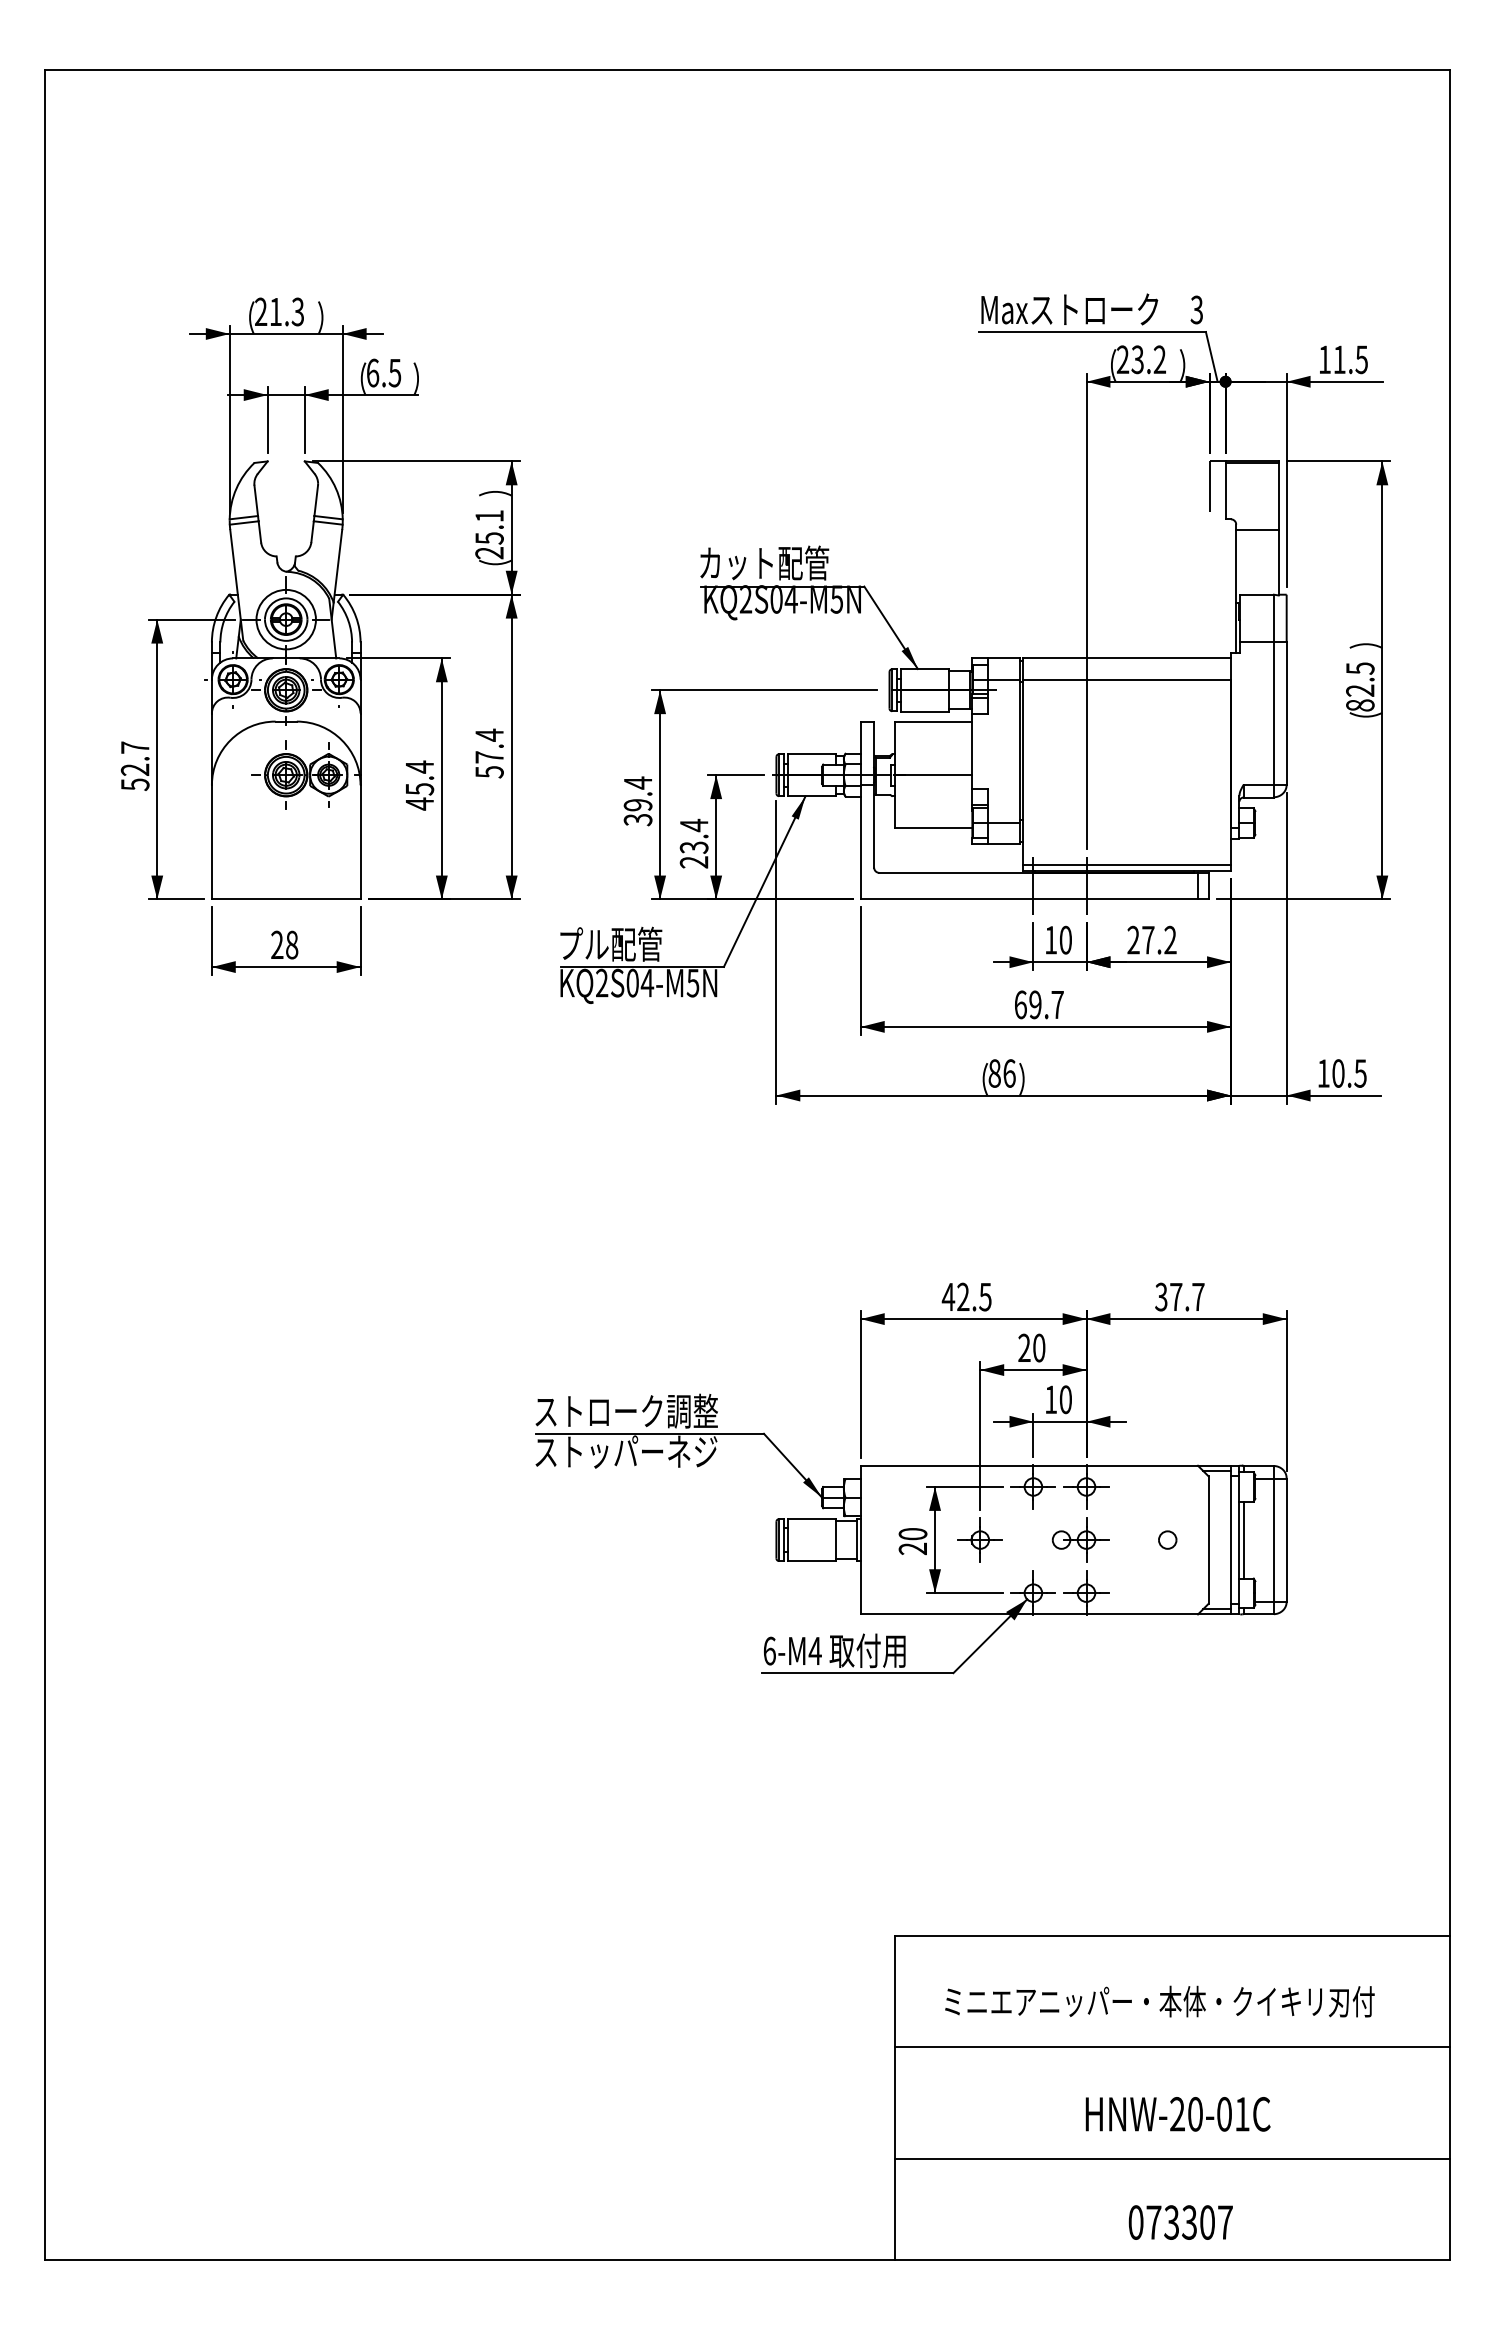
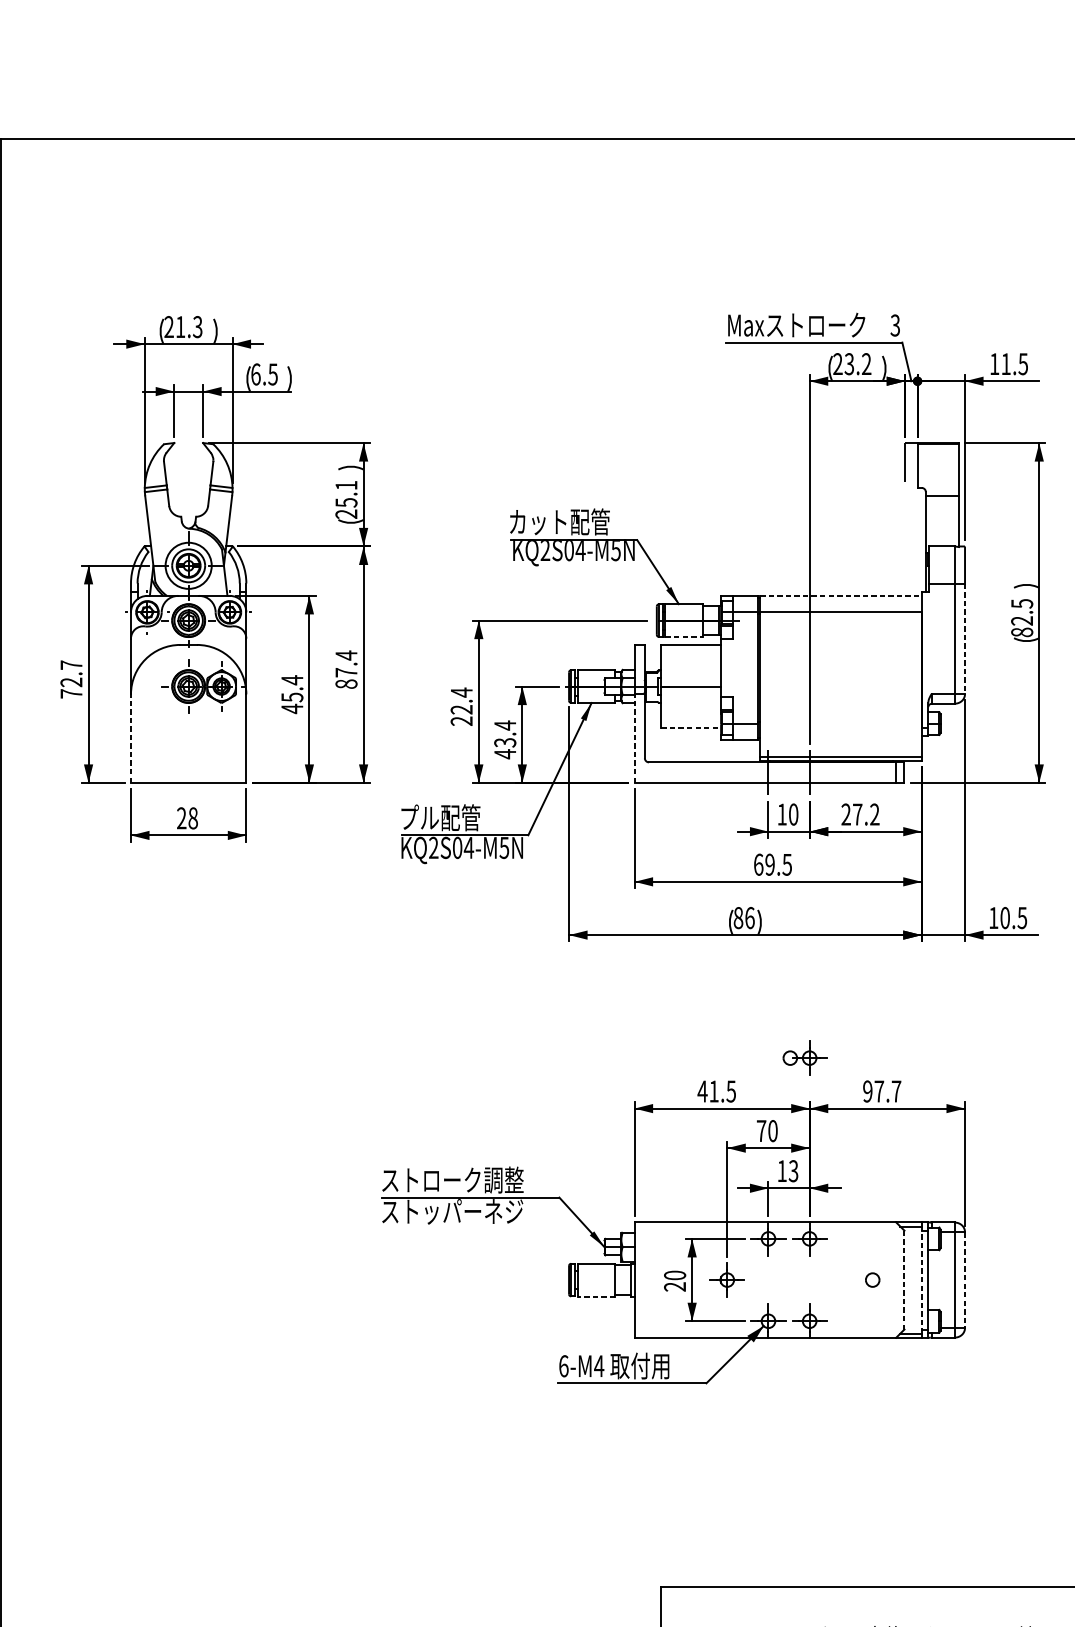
line: (1127, 658) -> (841, 595), solid -> dashed
line: (925, 711) -> (684, 637), solid -> dashed
line: (1286, 714) -> (964, 639), solid -> dashed
text: (489, 772) -> (346, 684), 57.4 -> 87.4
text: (135, 784) -> (71, 693), 52.7 -> 72.7
text: (638, 812) -> (462, 715), 39.4 -> 22.4
line: (934, 828) -> (691, 727), solid -> dashed
line: (211, 841) -> (130, 737), solid -> dashed
line: (860, 841) -> (634, 737), solid -> dashed
text: (693, 862) -> (504, 754), 23.4 -> 43.4
text: (1057, 1005) -> (787, 865), 69.7 -> 69.5
text: (963, 1296) -> (714, 1091), 42.5 -> 41.5
text: (1161, 1297) -> (867, 1091), 37.7 -> 97.7
text: (1024, 1347) -> (761, 1130), 20 -> 70
text: (1065, 1399) -> (793, 1170), 10 -> 13
part: (1080, 1539) -> (805, 1057), moved
line: (1230, 1539) -> (921, 1279), solid -> dashed
line: (1243, 1539) -> (931, 1279), removed
line: (1208, 1540) -> (904, 1280), solid -> dashed
line: (1286, 1540) -> (964, 1280), solid -> dashed
line: (811, 1561) -> (596, 1296), solid -> dashed

